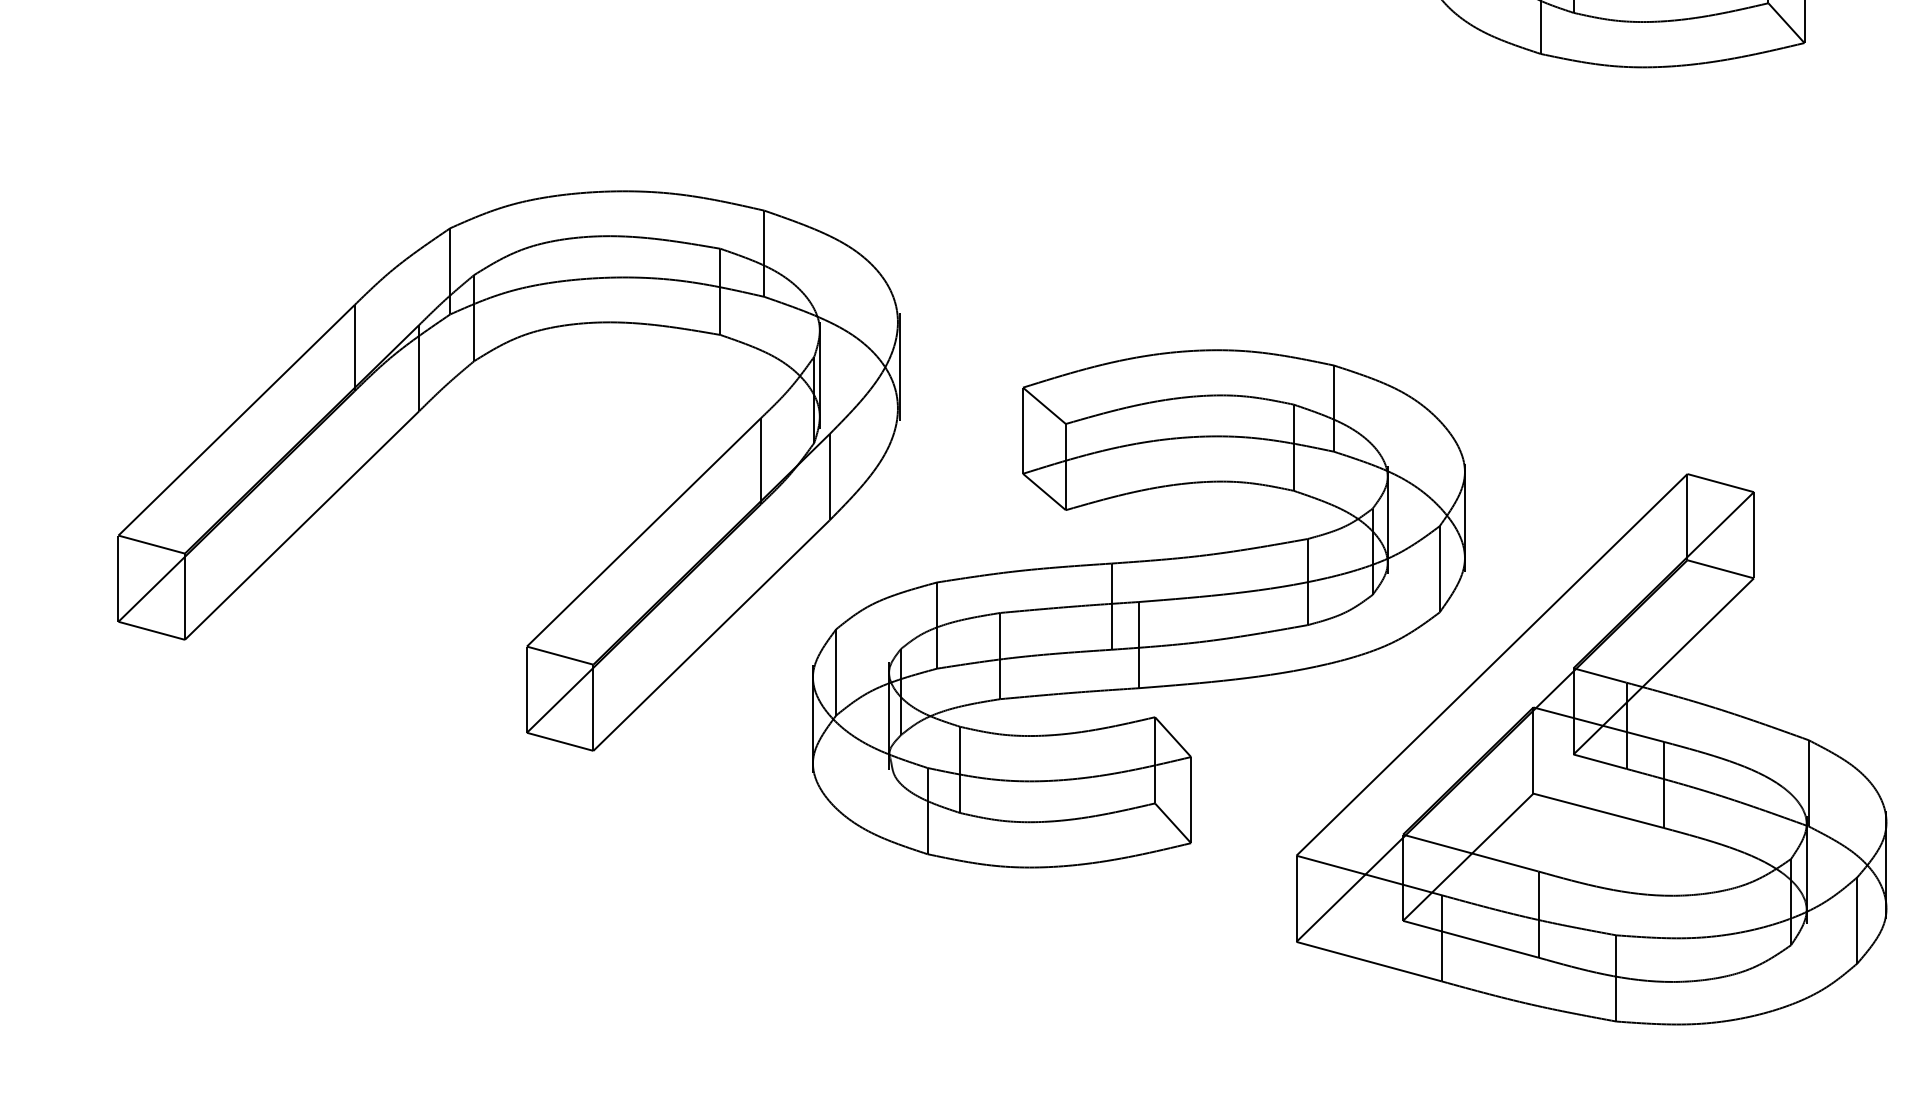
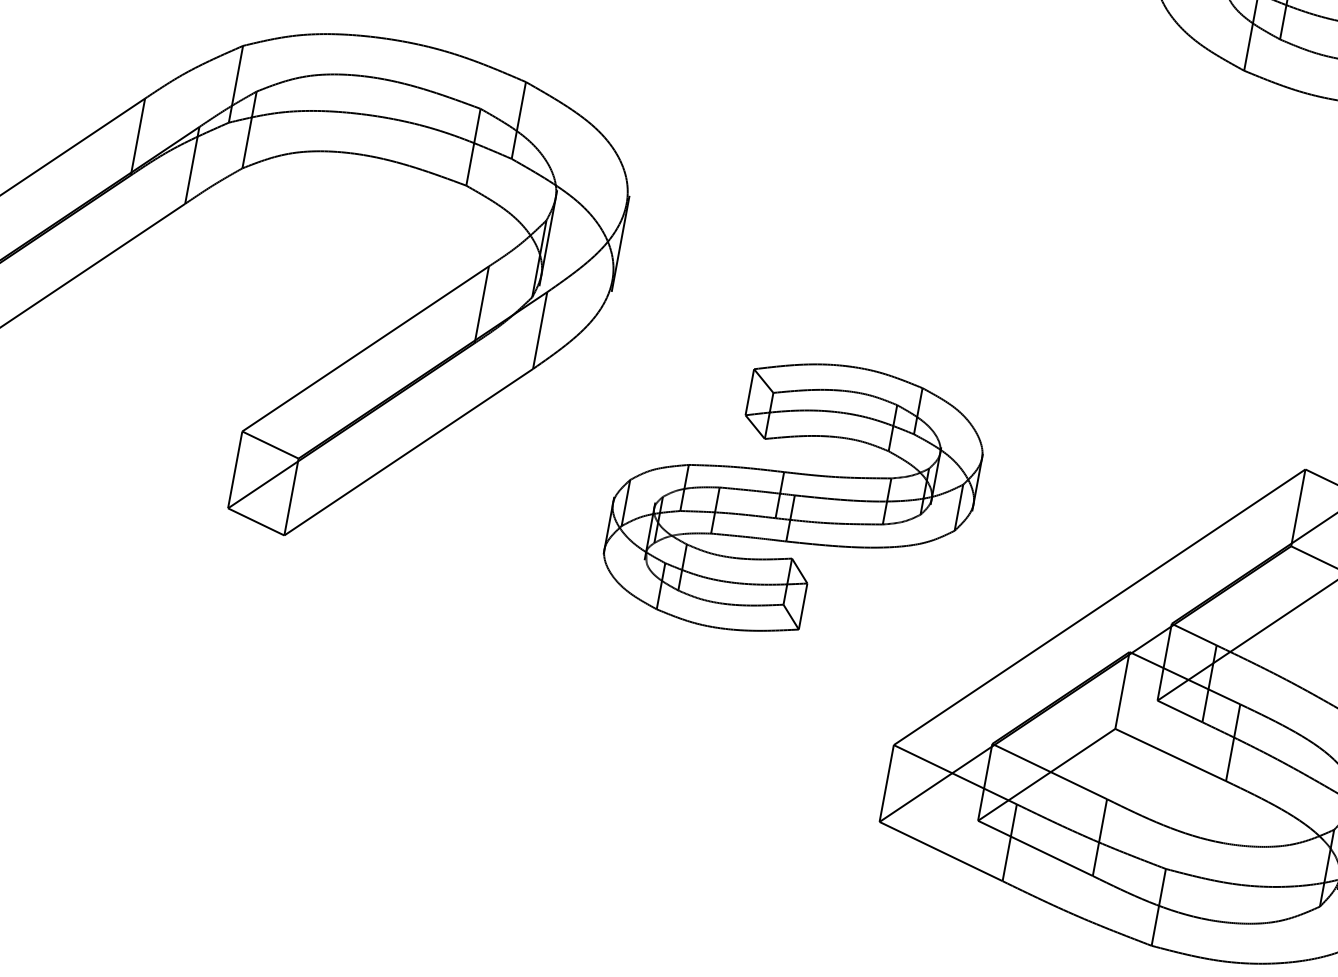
part: (1138, 608) -> (793, 498), size x0.6

